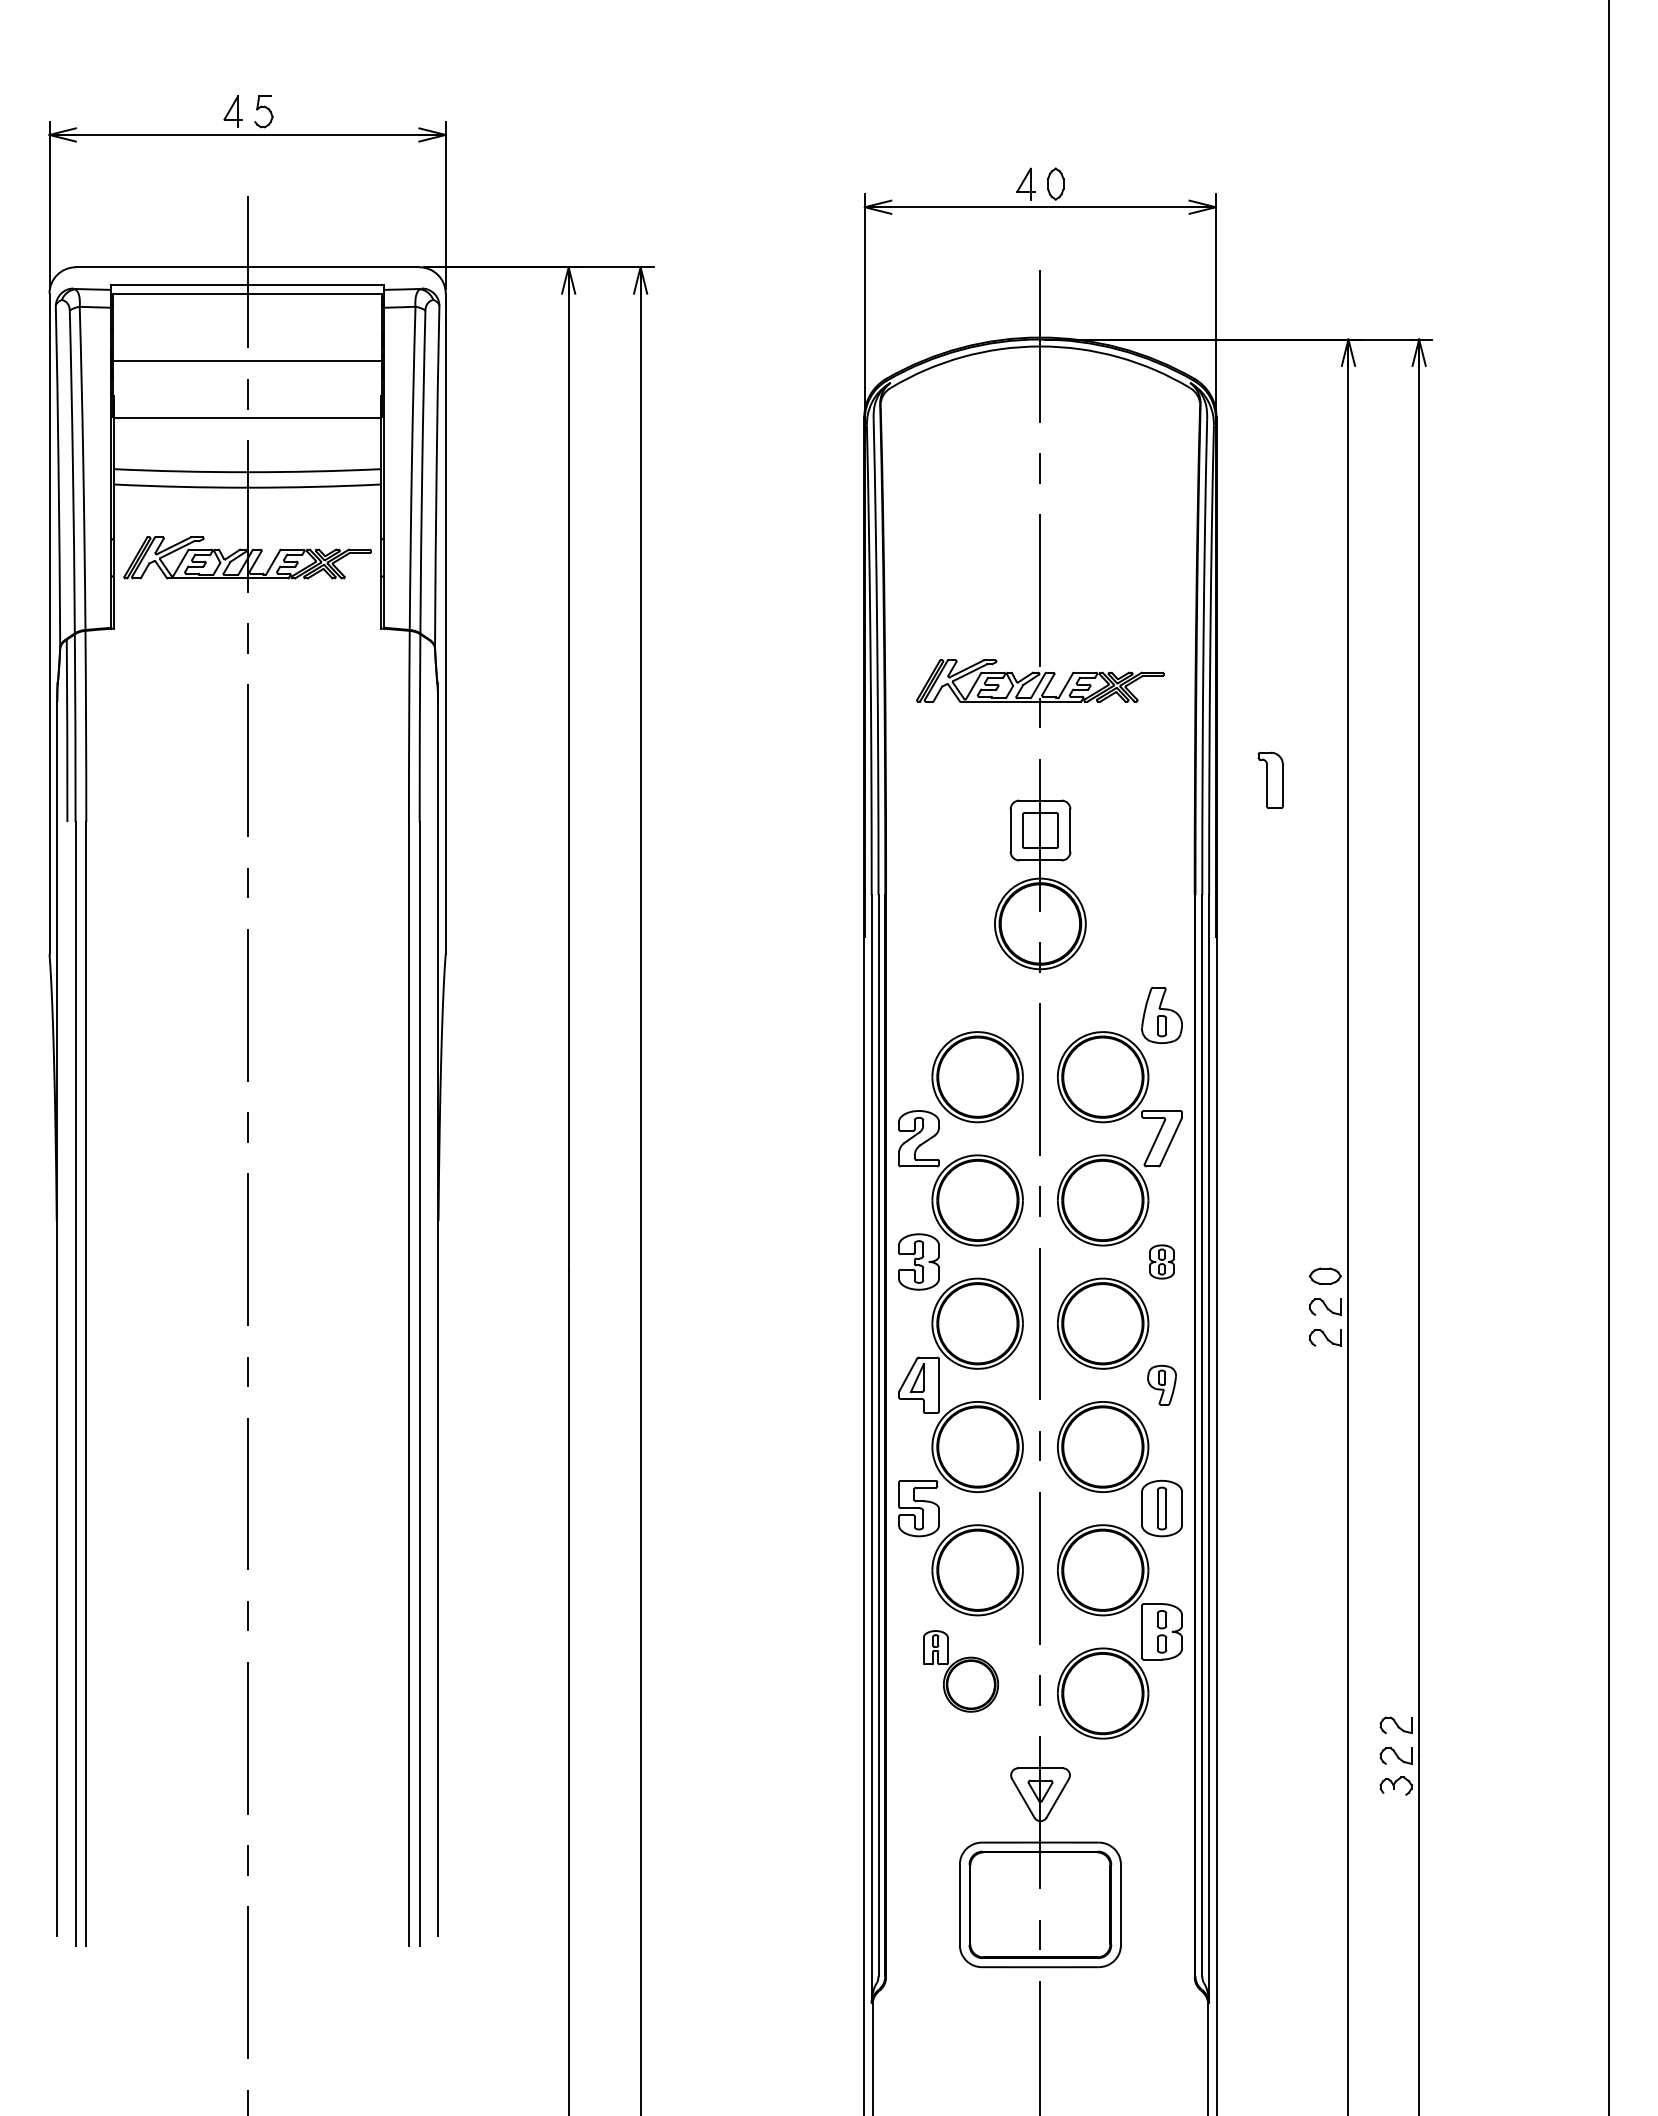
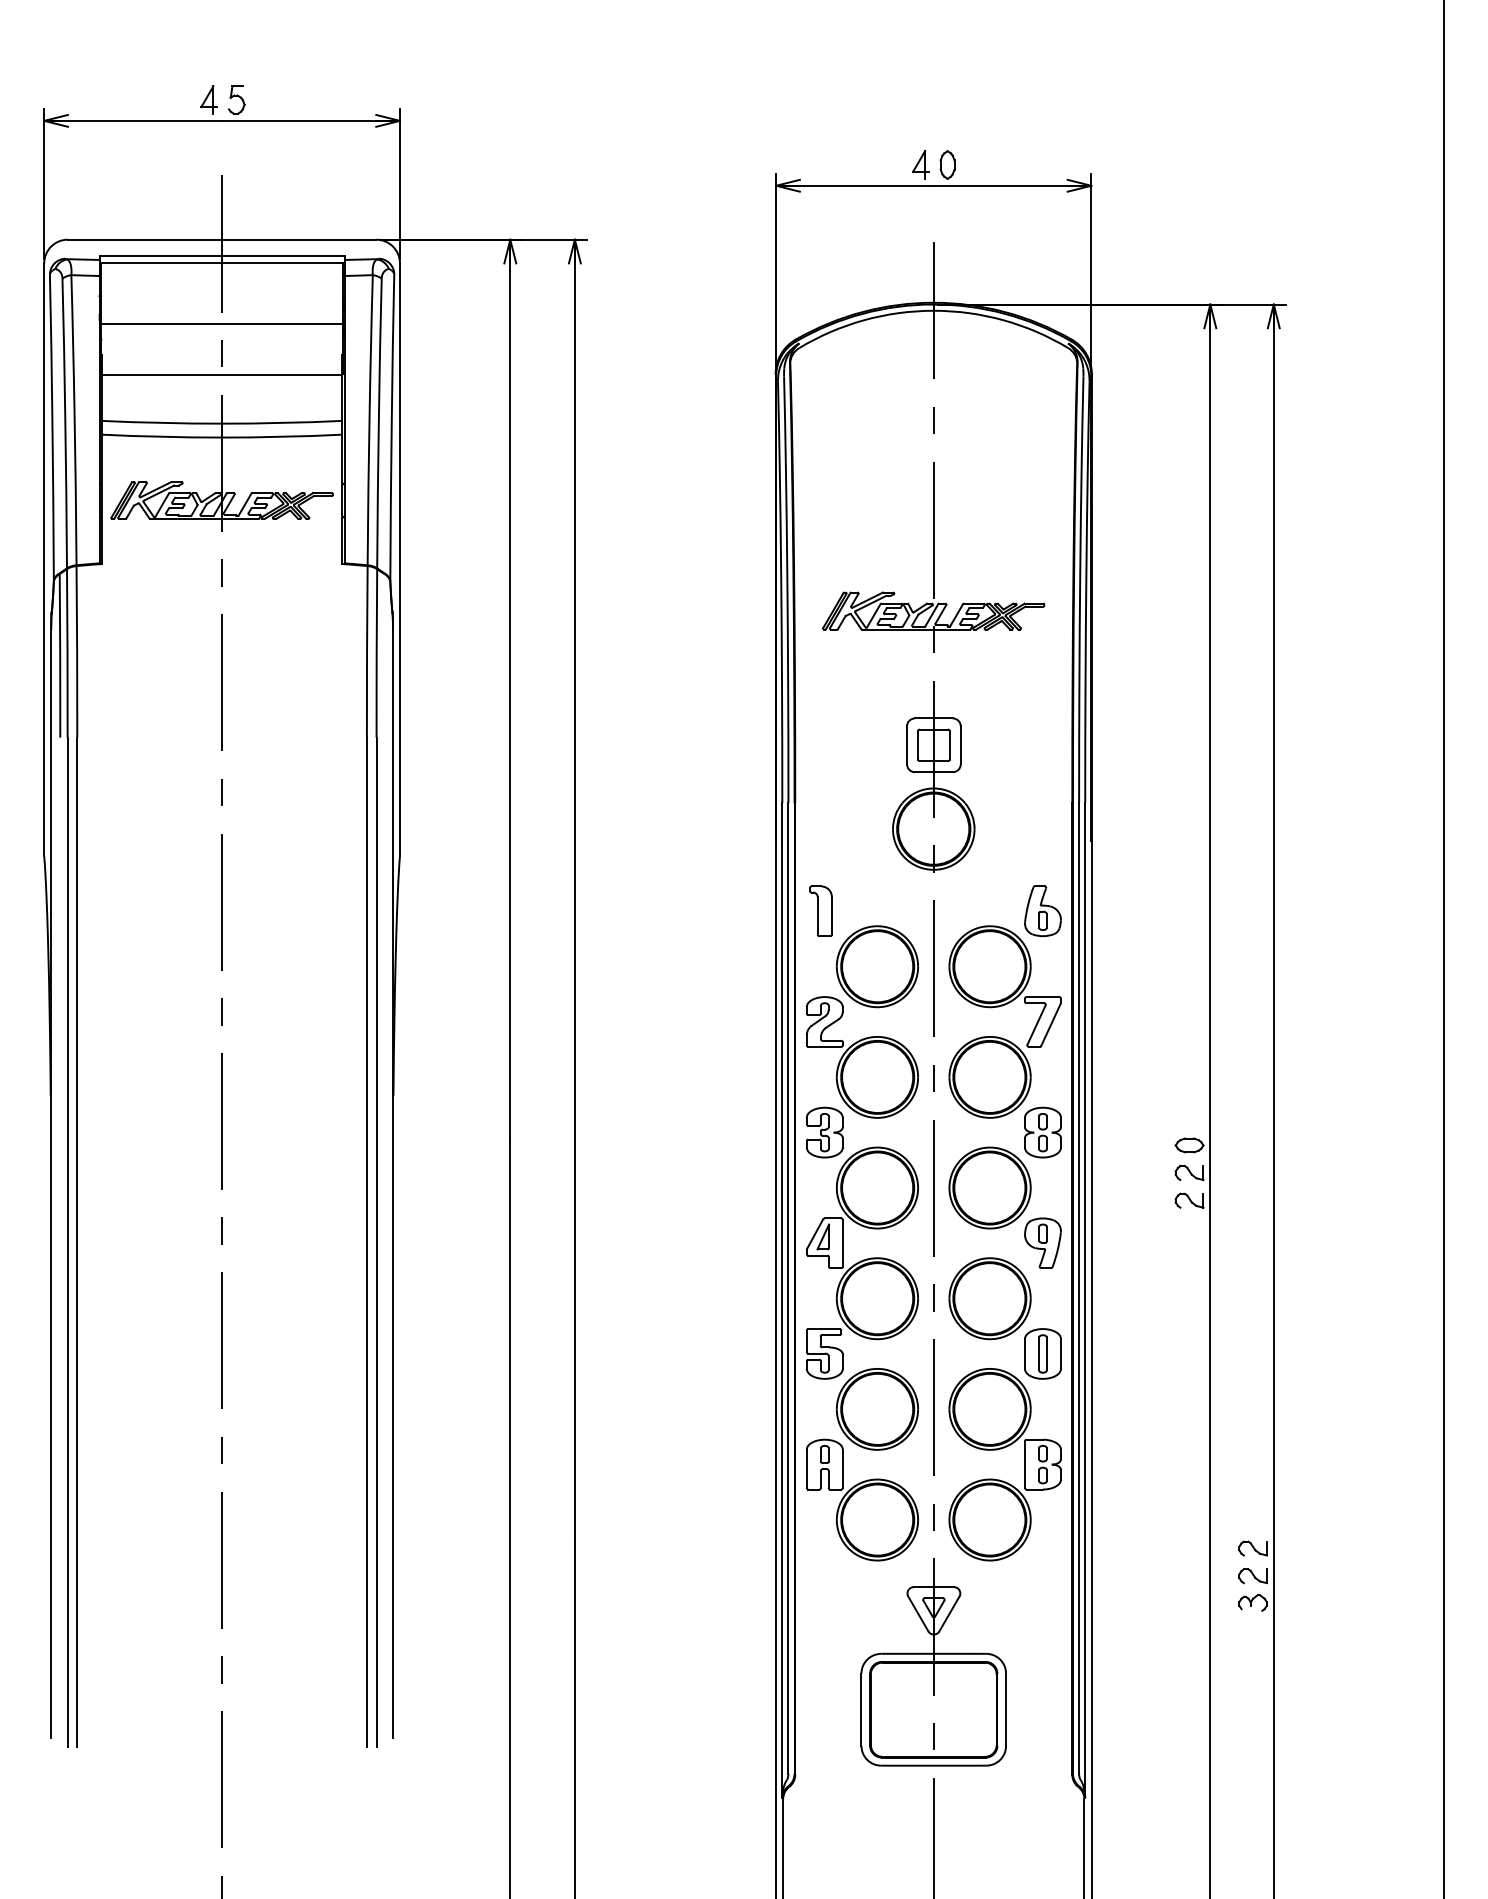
part: (1270, 779) -> (820, 910), moved
part: (1161, 1261) -> (1042, 1132), size x1.67
part: (1161, 1384) -> (1042, 1242), size x1.43
part: (960, 1671) -> (862, 1500), size x1.67

